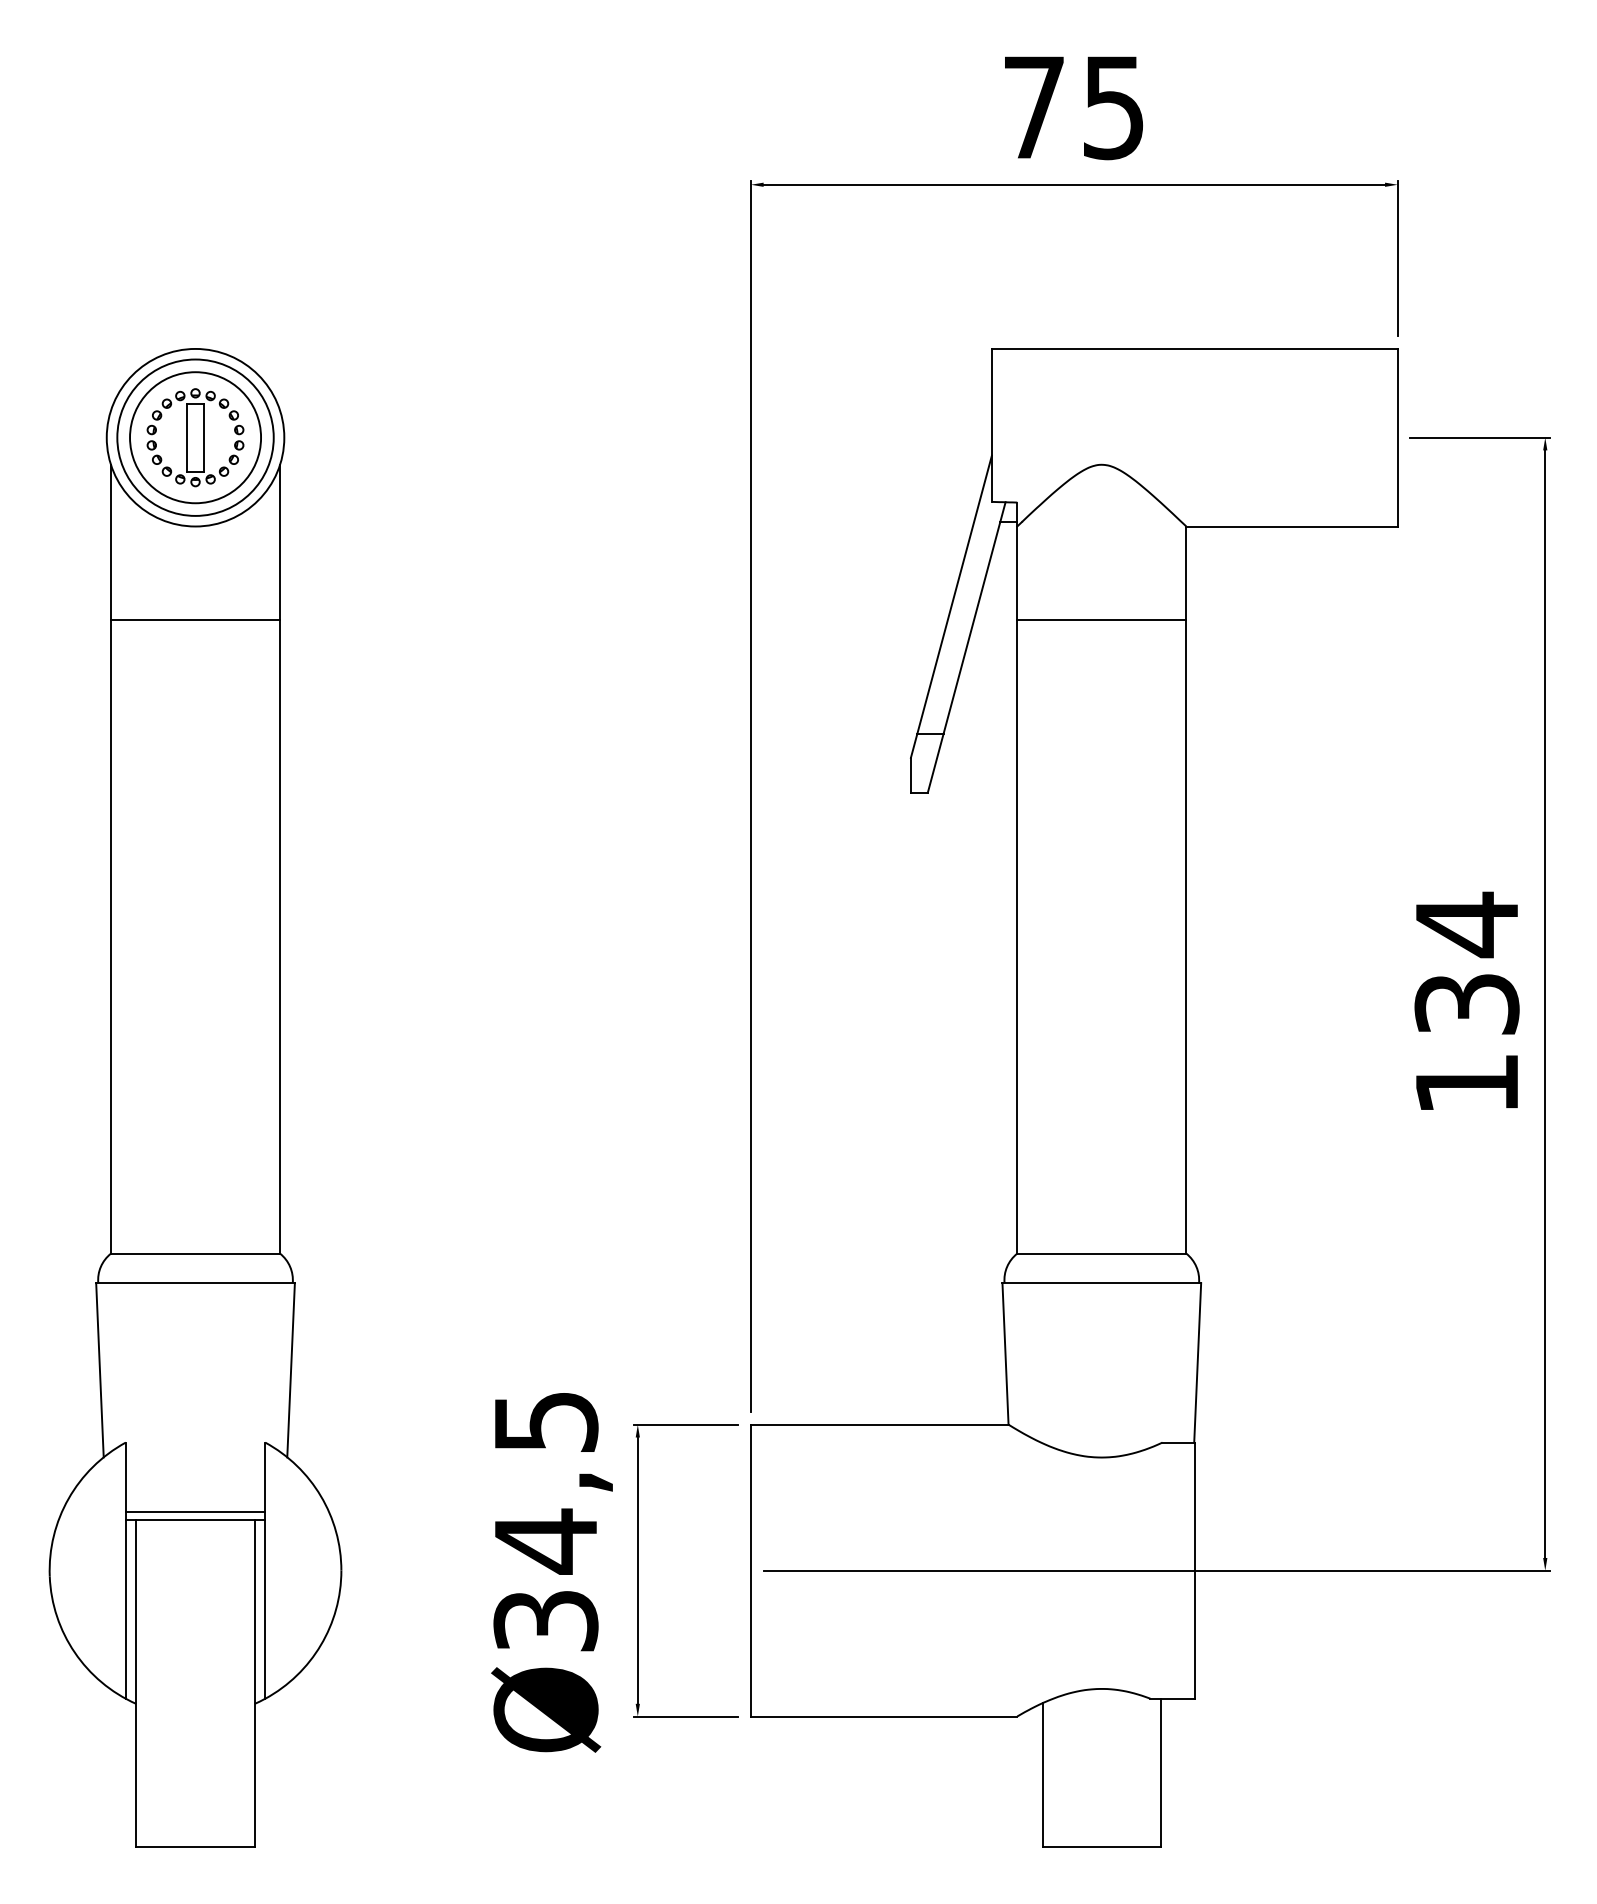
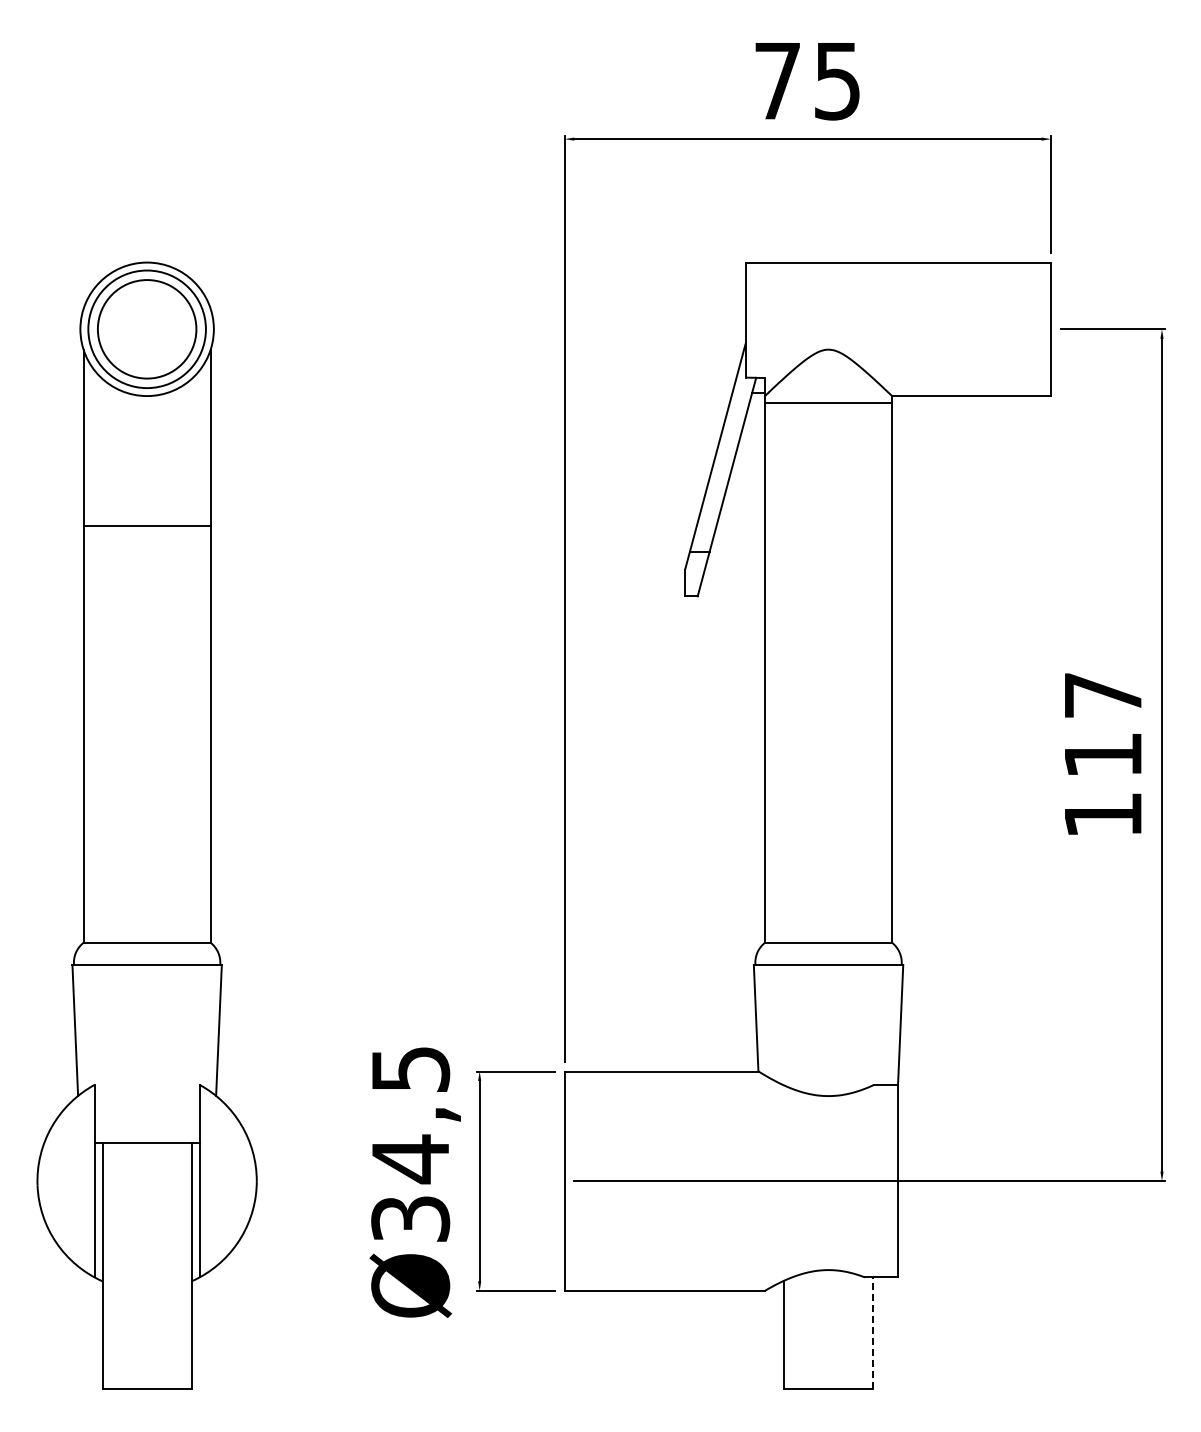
part: (196, 436) -> (147, 328), removed
line: (194, 620) -> (146, 526), moved
line: (1101, 620) -> (828, 403), moved
text: (1466, 961) -> (1102, 723), 134 -> 117
line: (194, 1511) -> (146, 1136), removed
line: (1161, 1773) -> (873, 1333), solid -> dashed

